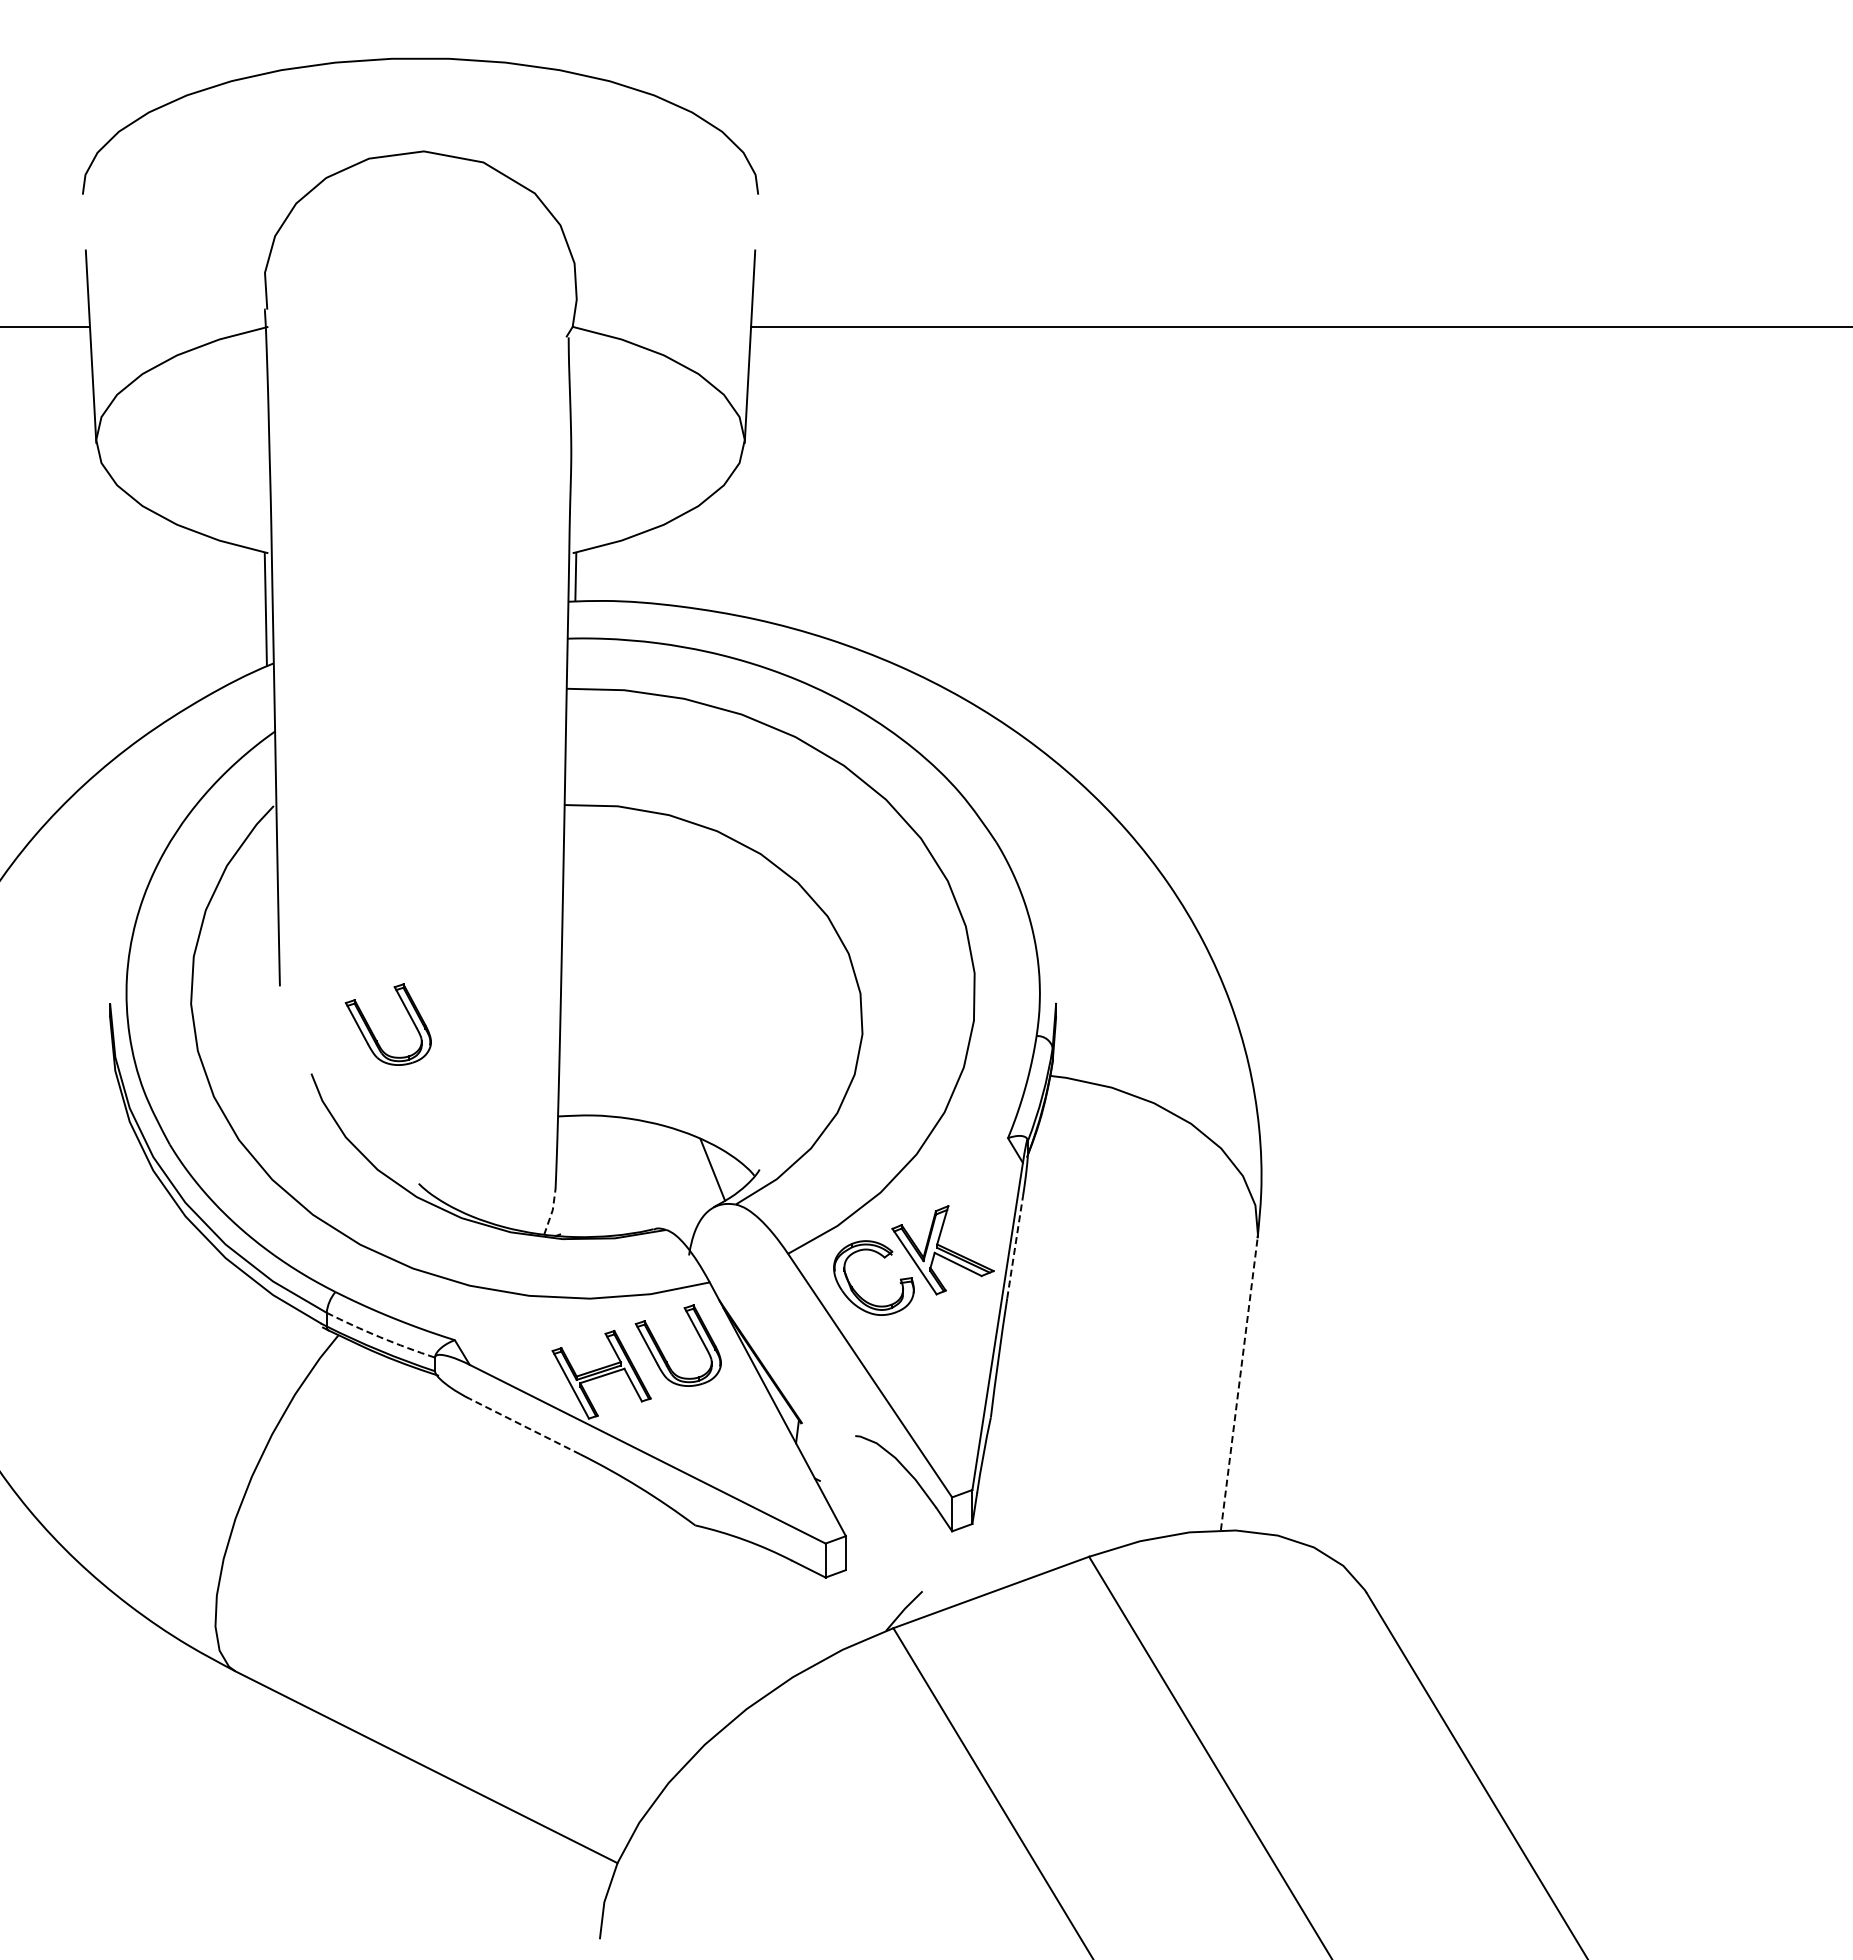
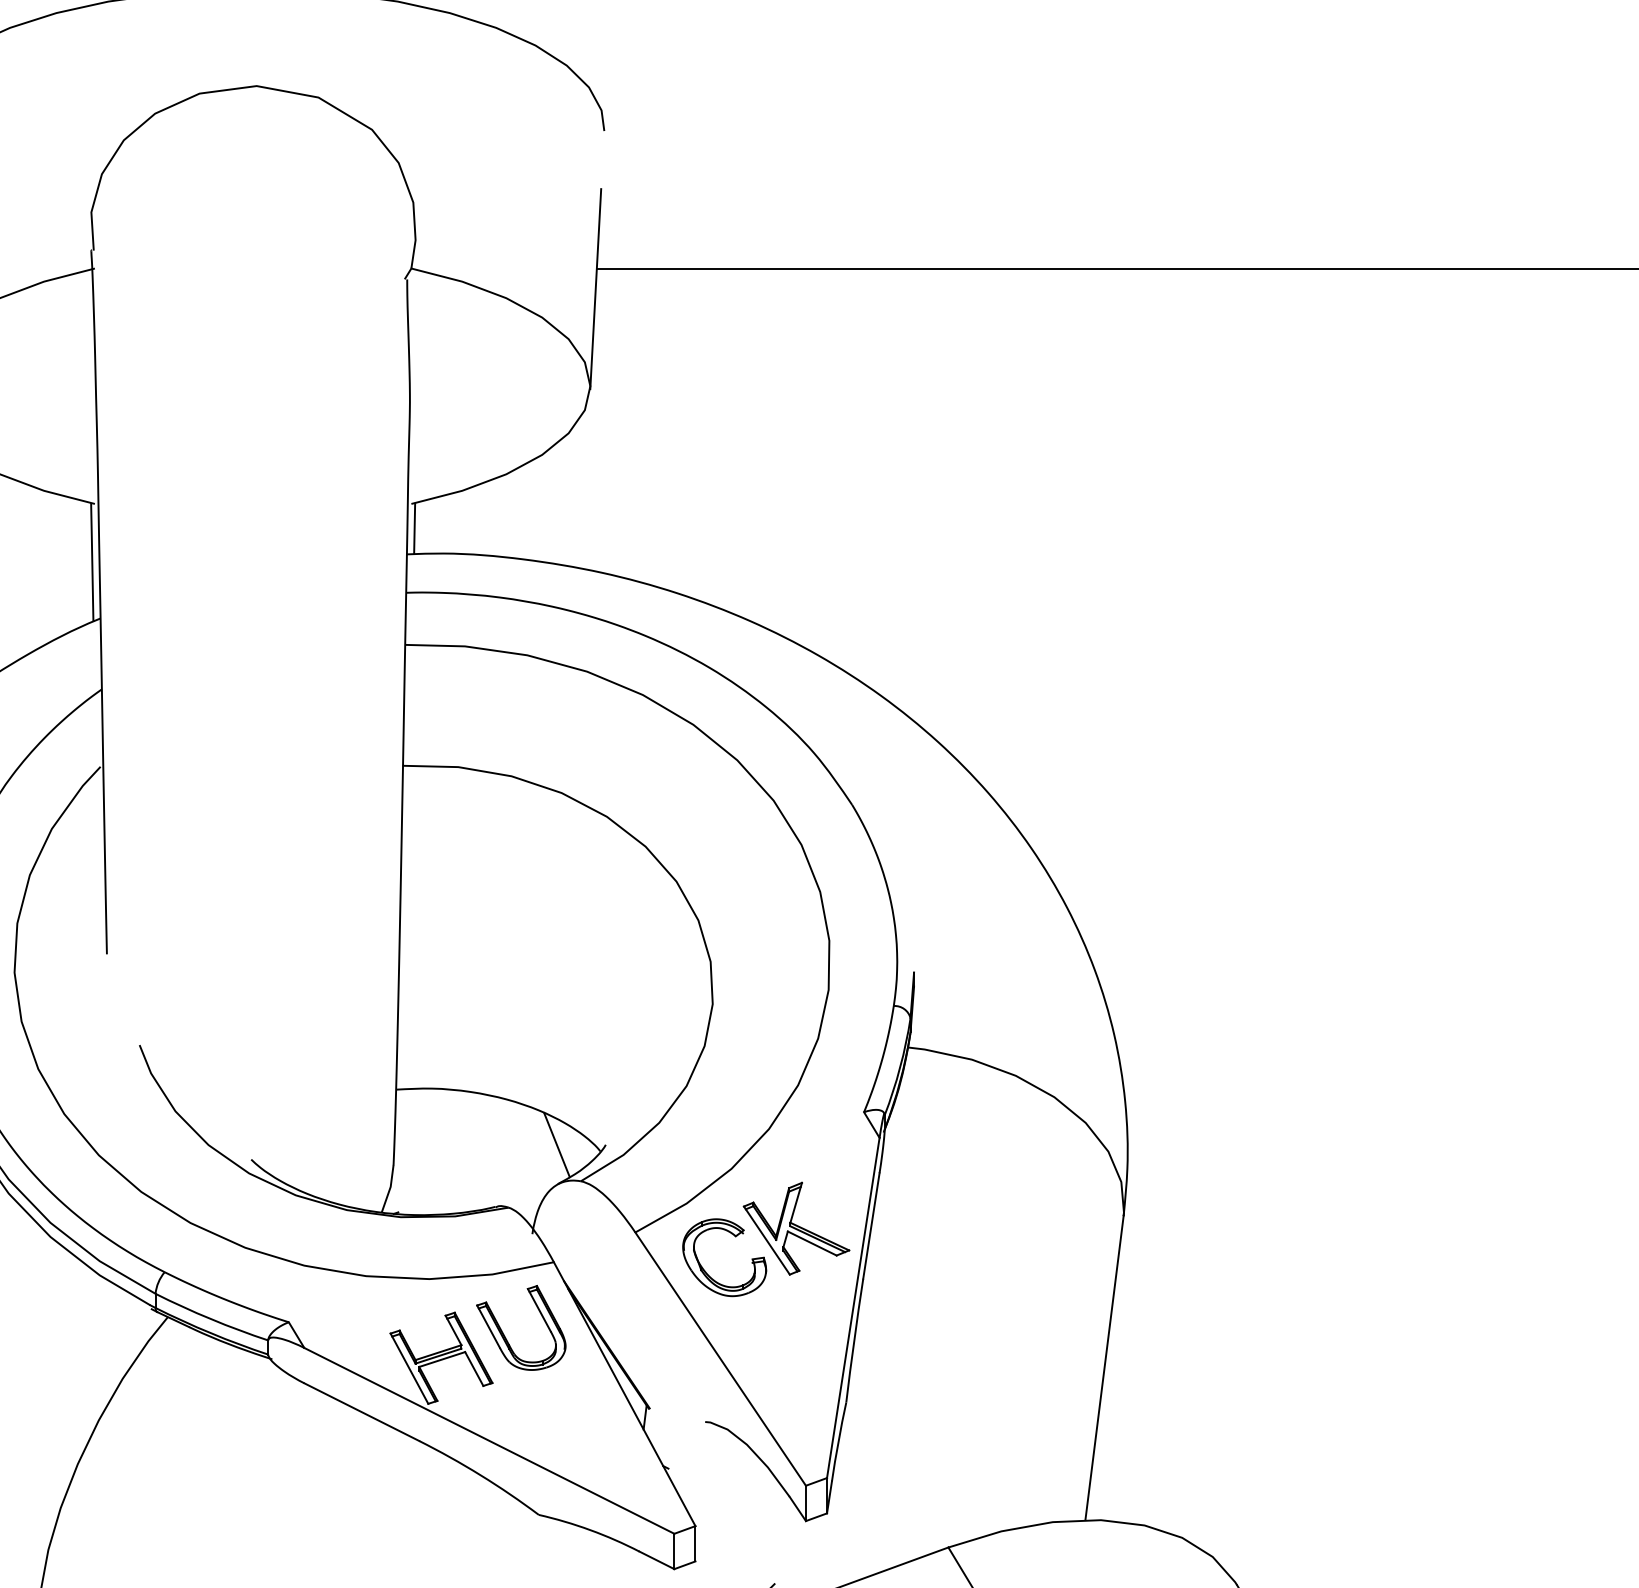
part: (374, 1034) -> (205, 1004), removed
line: (552, 1211) -> (390, 1188), dashed -> solid
line: (1015, 1247) -> (871, 1225), dashed -> solid
arc: (380, 1337) -> (211, 1319), dashed -> solid
line: (1239, 1383) -> (1104, 1367), dashed -> solid
line: (524, 1426) -> (361, 1412), dashed -> solid

